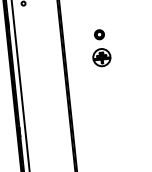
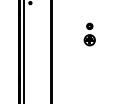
part: (100, 48) -> (89, 34), moved

